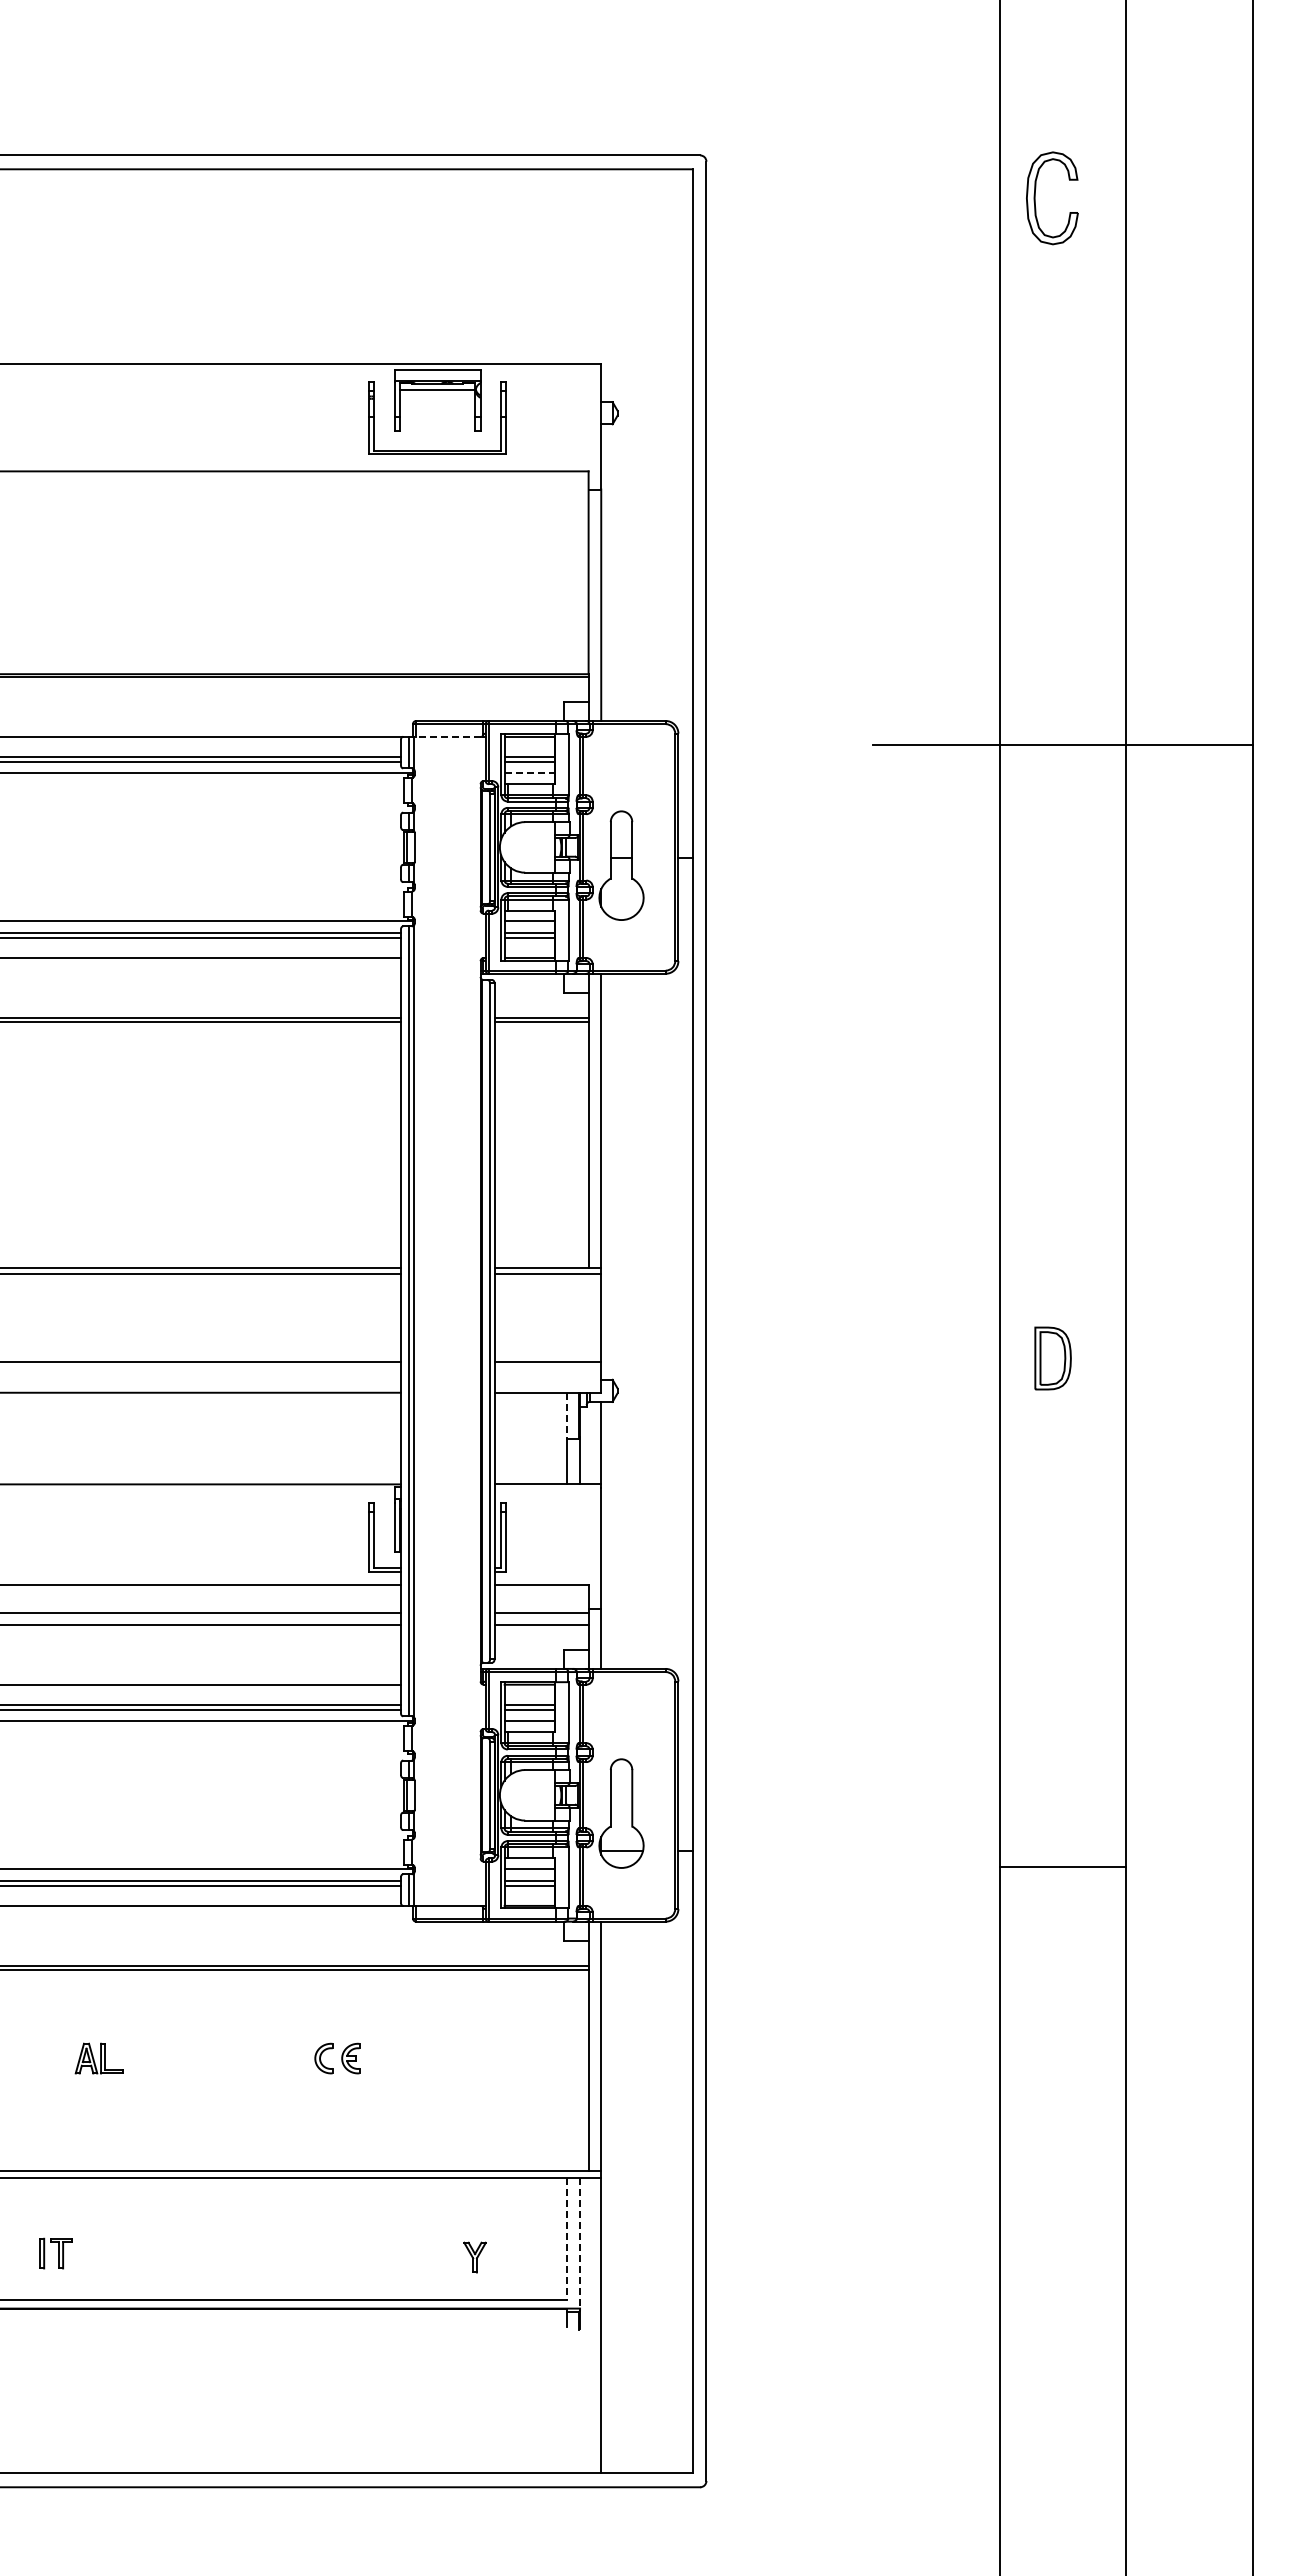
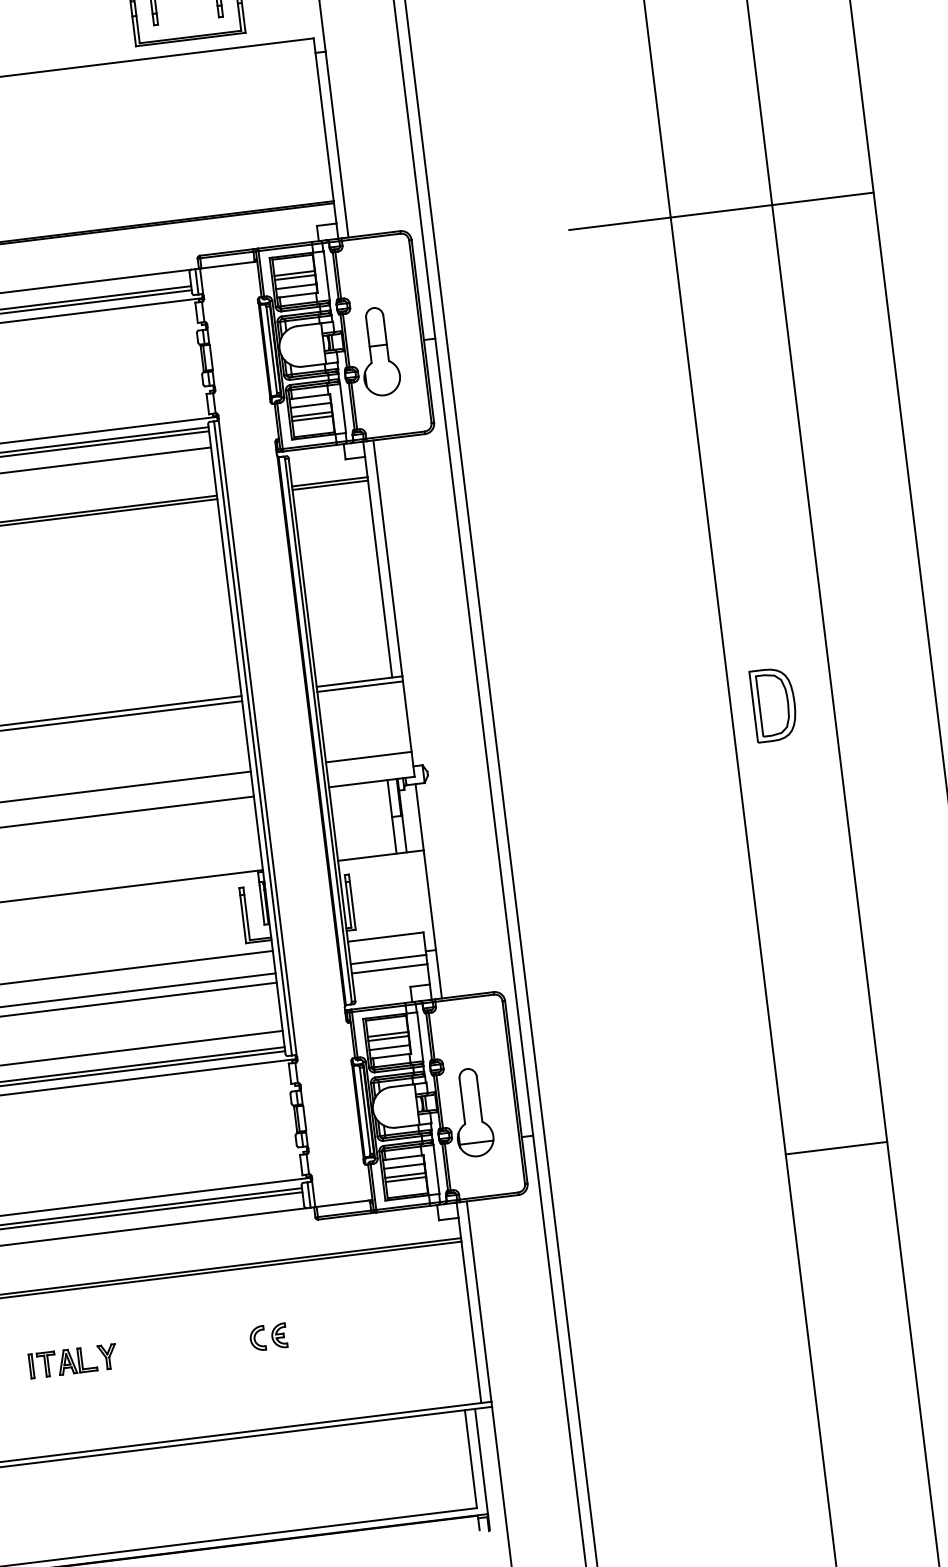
line: (447, 736) -> (226, 265), dashed -> solid
line: (530, 773) -> (296, 286), dashed -> solid
part: (1052, 1358) -> (773, 704), size x1.43
line: (567, 1416) -> (389, 799), dashed -> solid
line: (1062, 1867) -> (836, 1148), moved
line: (567, 2238) -> (470, 1459), dashed -> solid
line: (580, 2243) -> (481, 1461), dashed -> solid
part: (55, 2253) -> (42, 1365), moved
part: (474, 2257) -> (107, 1357), moved

